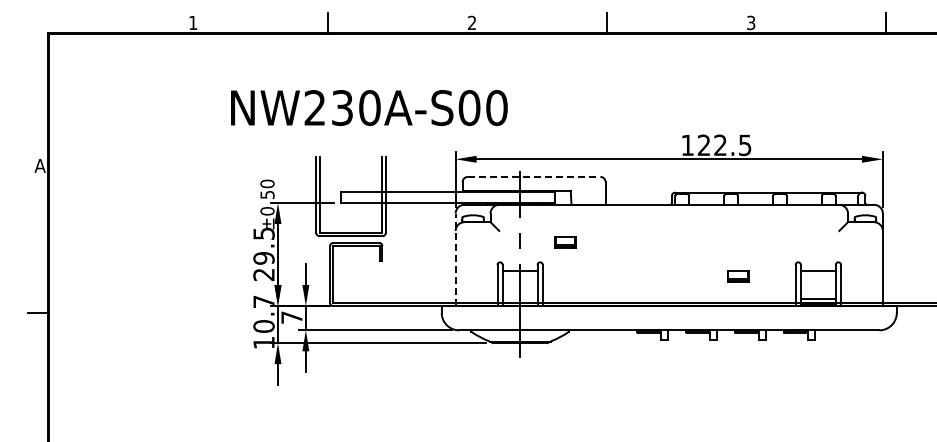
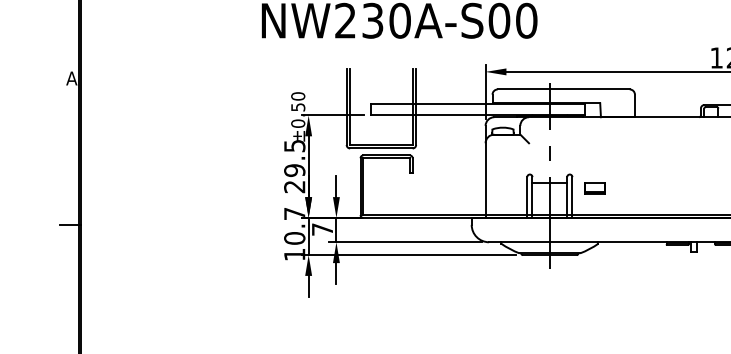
line: (534, 176) -> (564, 89), dashed -> solid
part: (565, 242) -> (594, 188), moved
line: (455, 259) -> (485, 171), dashed -> solid

